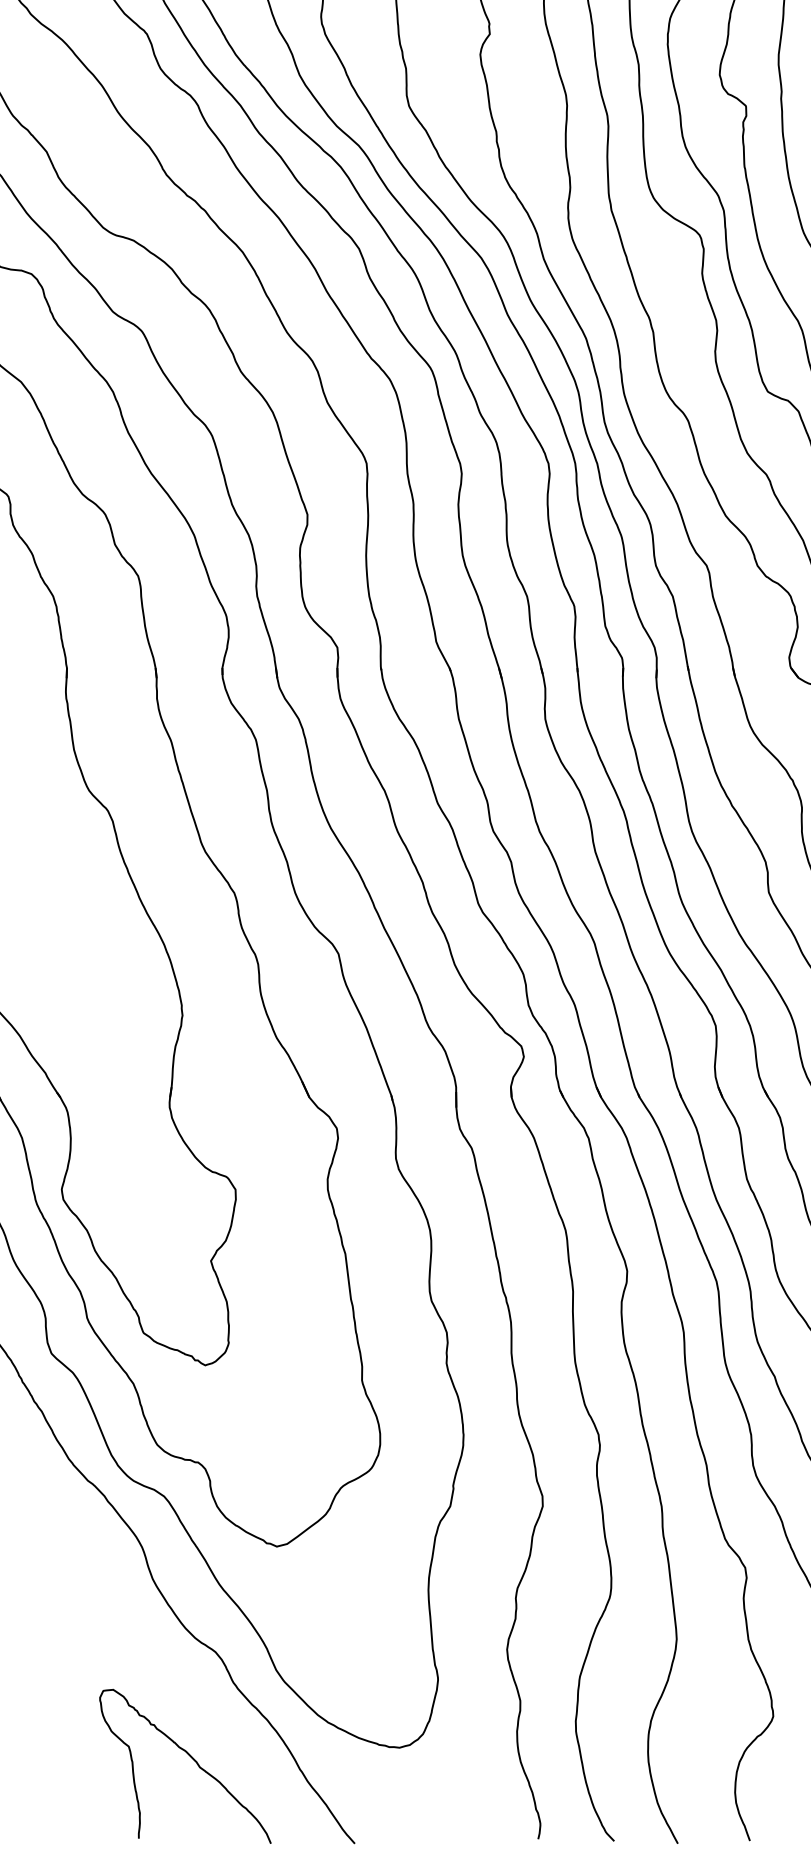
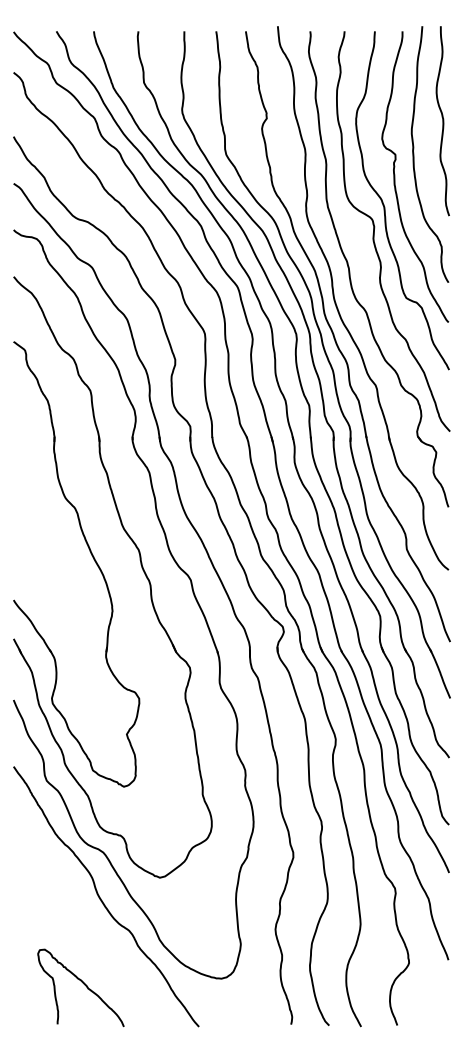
curve: (190, 1759) -> (83, 984), moved

